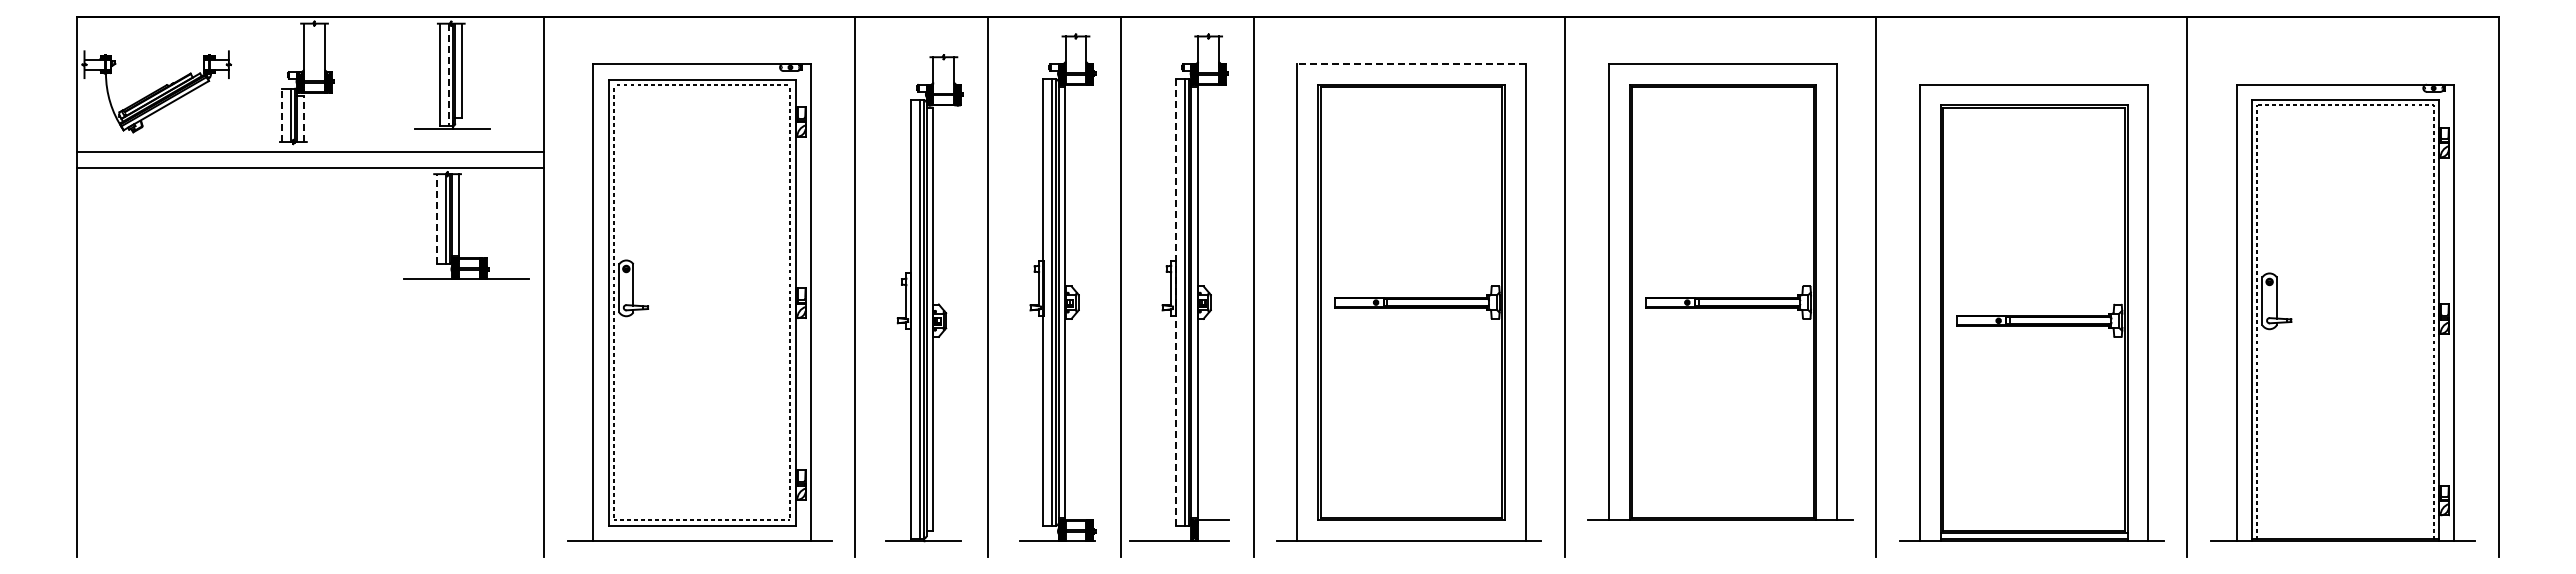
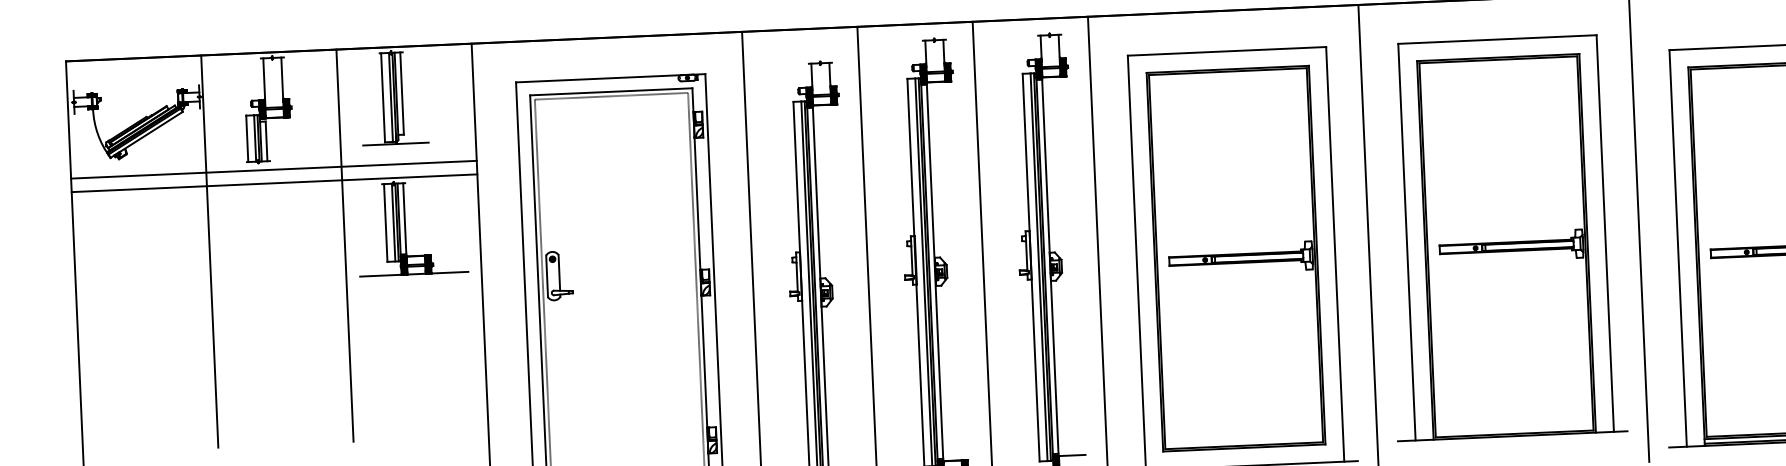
line: (1411, 63) -> (1226, 51), dashed -> solid
line: (448, 75) -> (390, 97), dashed -> solid
line: (281, 115) -> (247, 139), dashed -> solid
line: (303, 119) -> (266, 141), dashed -> solid
line: (436, 218) -> (385, 222), dashed -> solid
line: (232, 242) -> (209, 251), added
line: (388, 242) -> (344, 245), added
line: (1175, 302) -> (1030, 267), dashed -> solid

